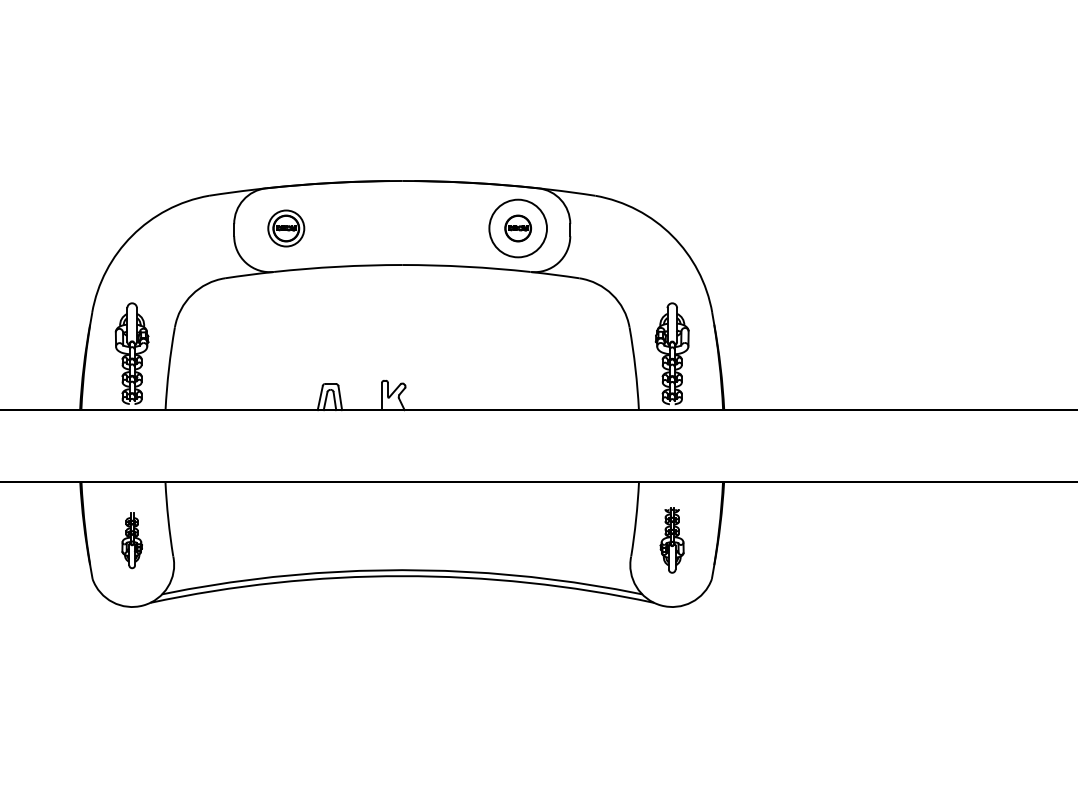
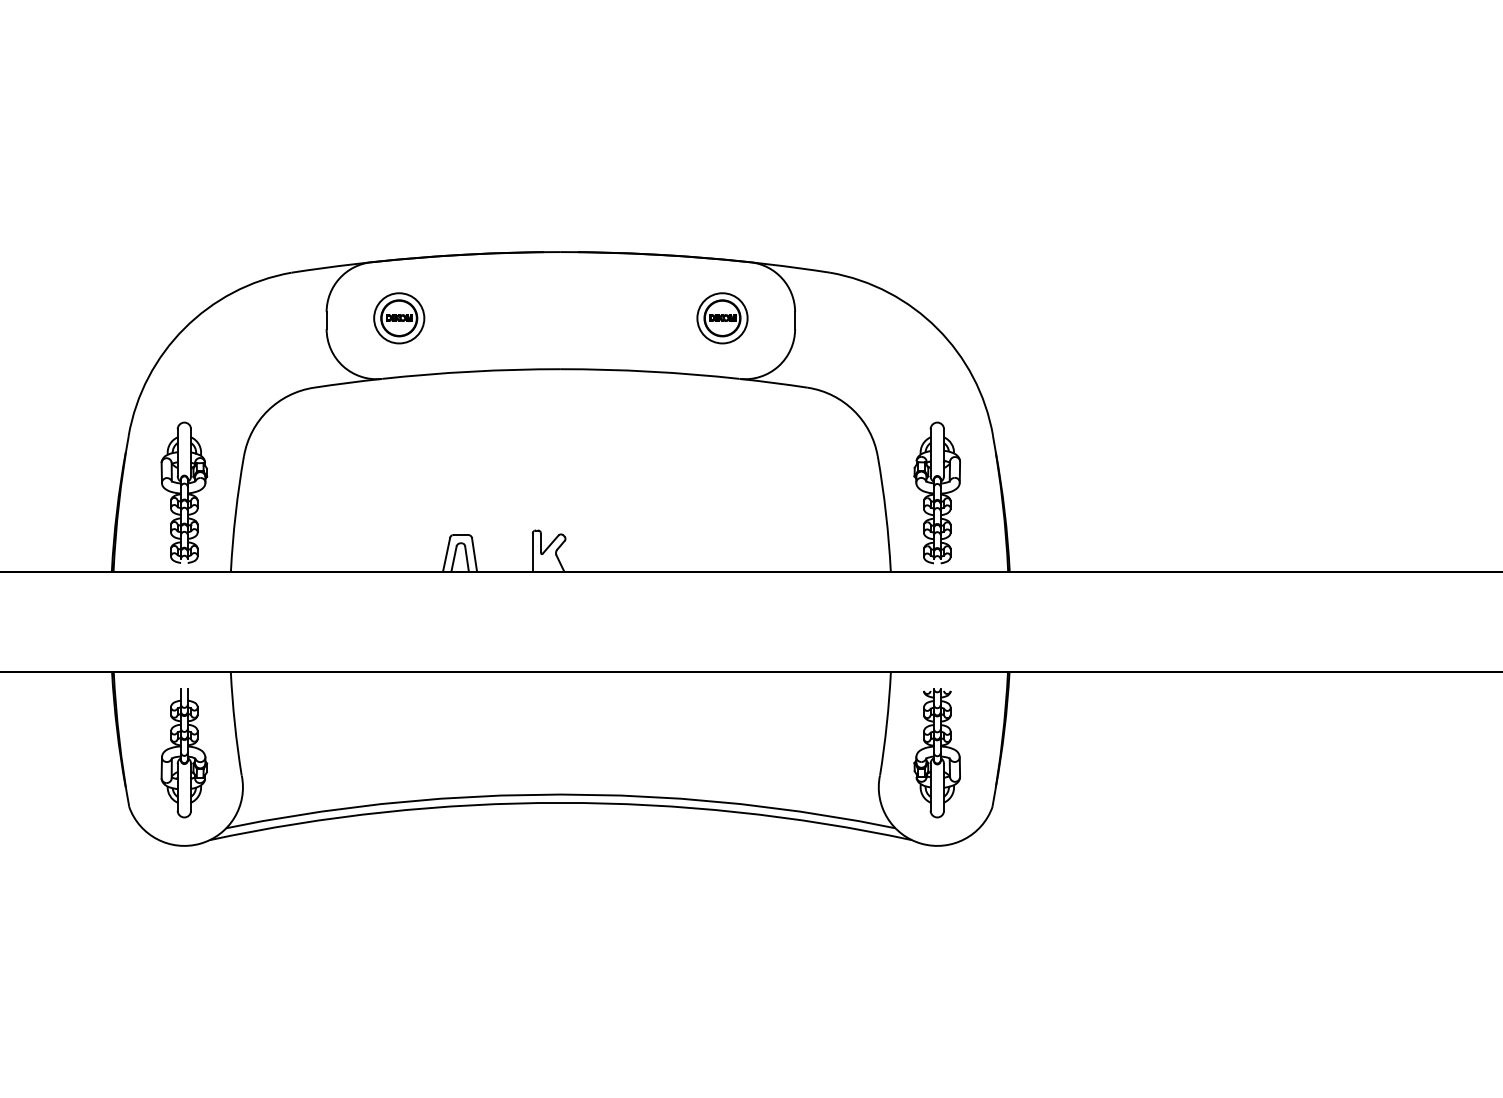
circle: (518, 228) -> (722, 318), size x0.62
part: (132, 540) -> (184, 753), size x1.67
part: (671, 540) -> (936, 753), size x1.43

